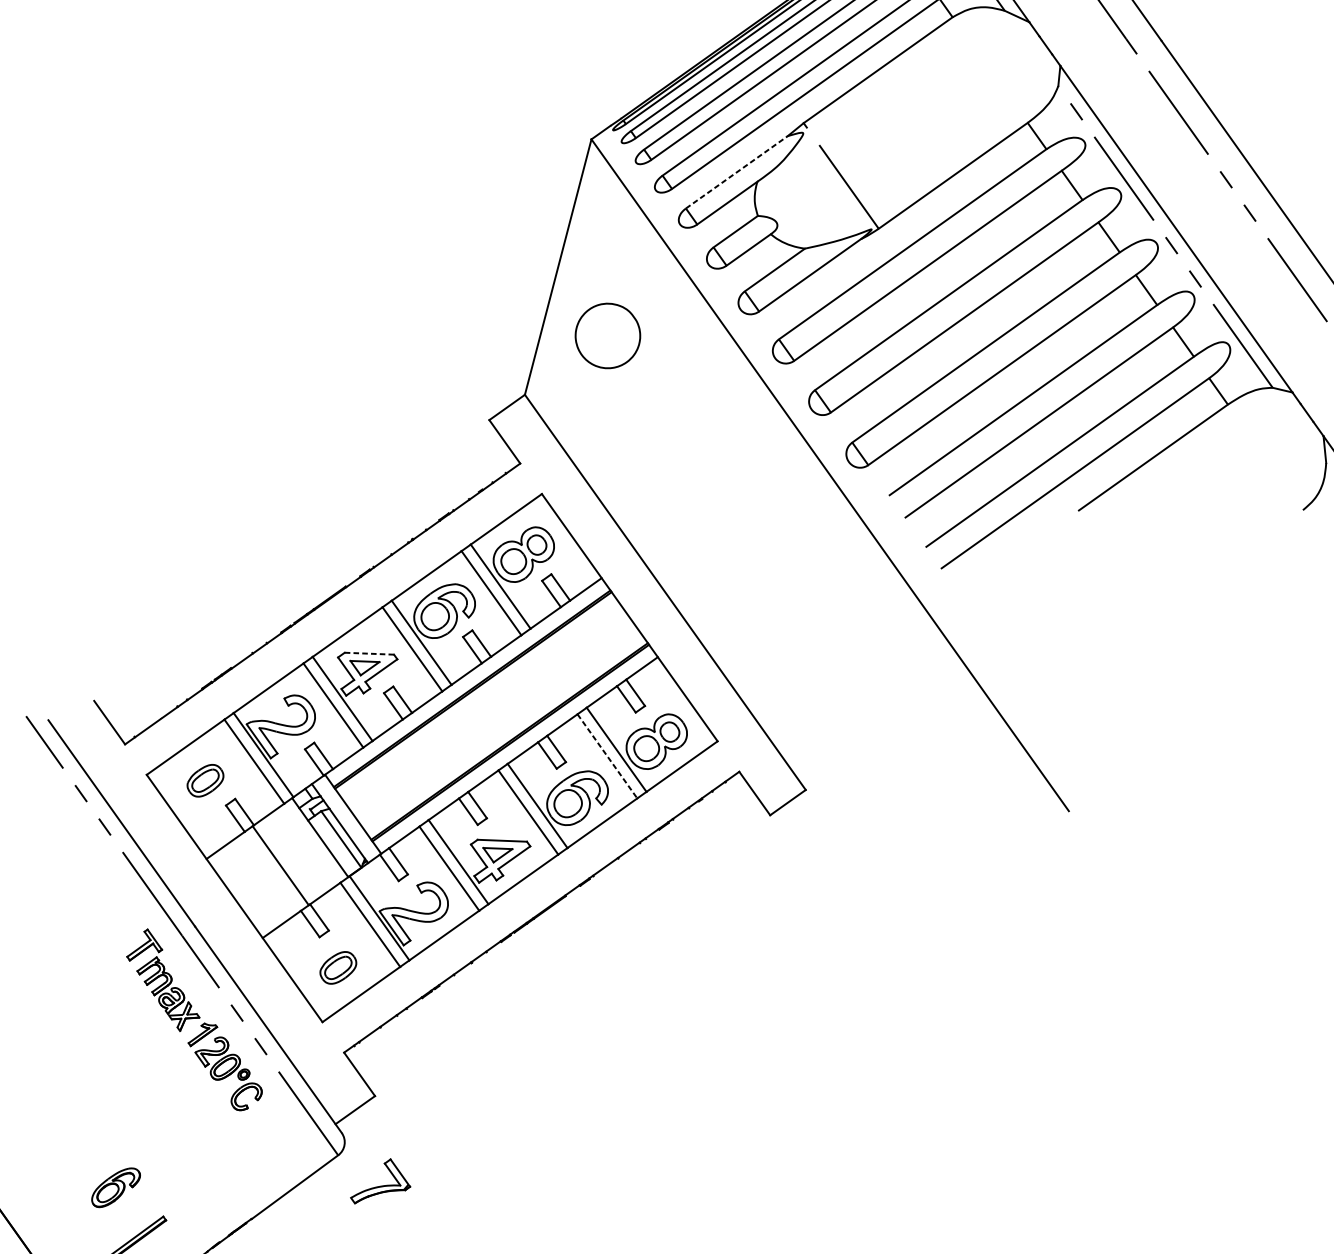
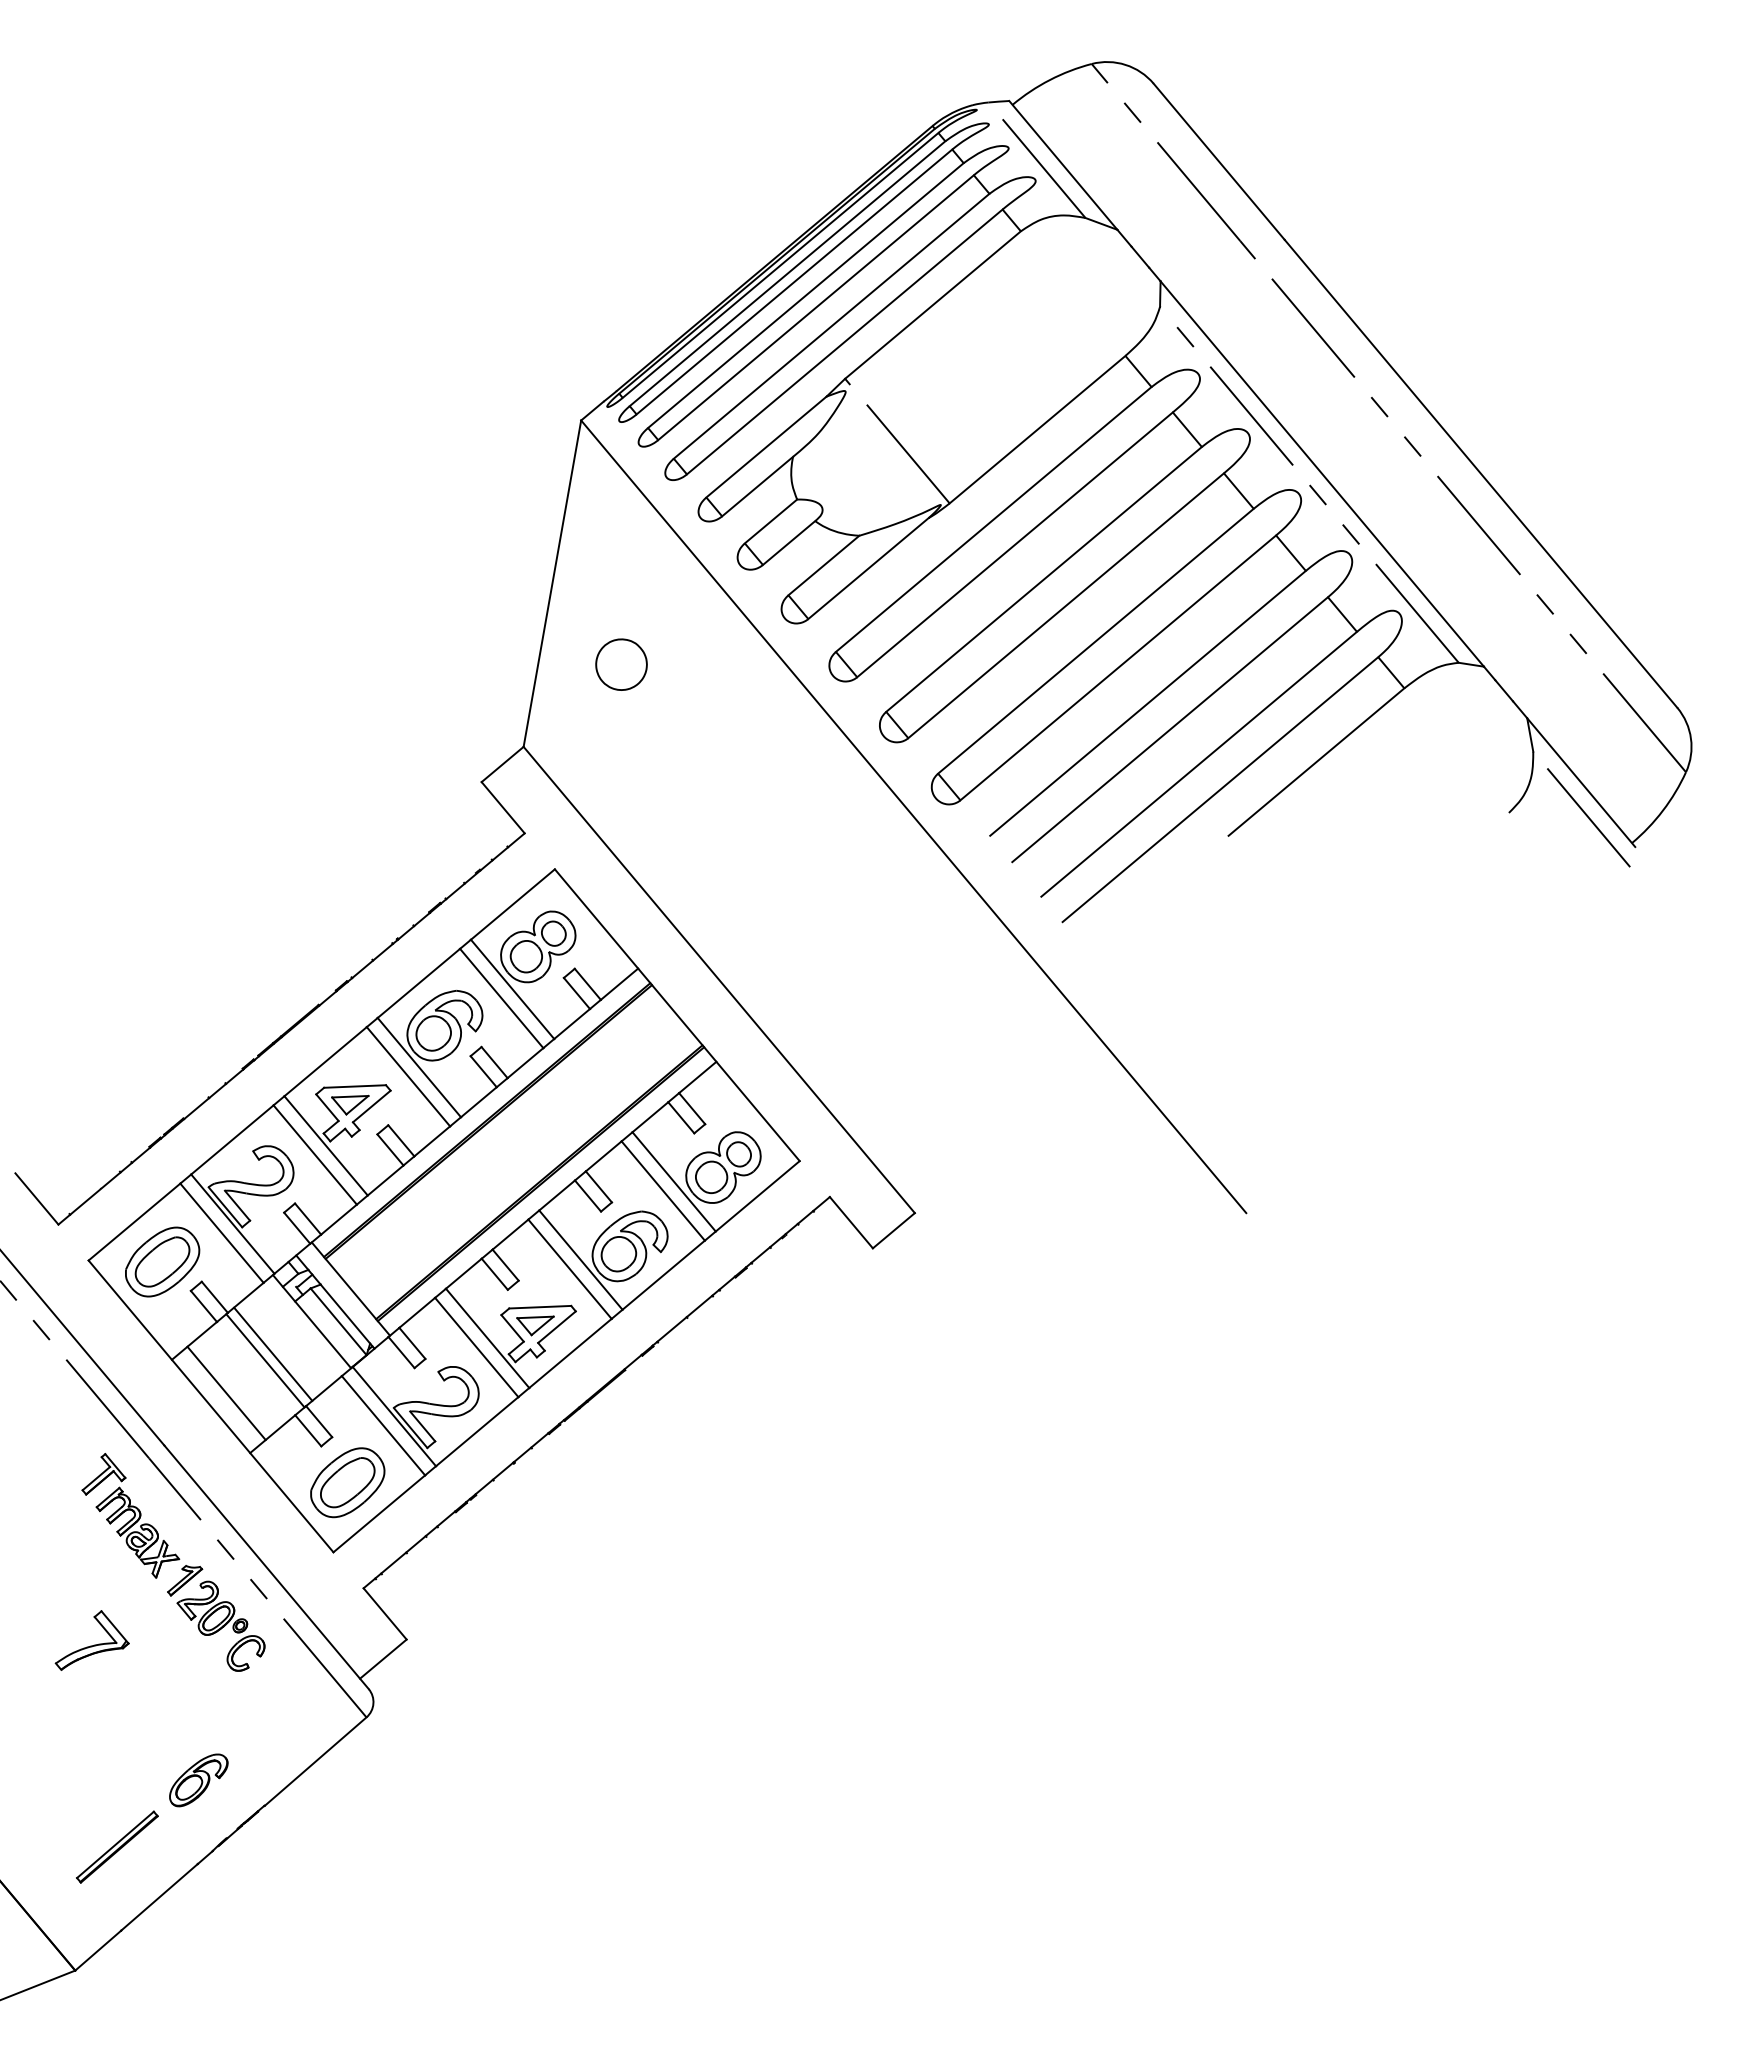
line: (736, 171) -> (766, 446), dashed -> solid
part: (607, 335) -> (621, 664), size x0.62
line: (369, 653) -> (355, 1086), dashed -> solid
line: (607, 756) -> (663, 1191), dashed -> solid
part: (205, 780) -> (162, 1261), size x1.67
line: (287, 860) -> (273, 1353), added
line: (247, 889) -> (226, 1393), added
part: (338, 967) -> (347, 1482), size x1.67
part: (380, 1182) -> (91, 1640), moved
part: (115, 1187) -> (198, 1780), moved

